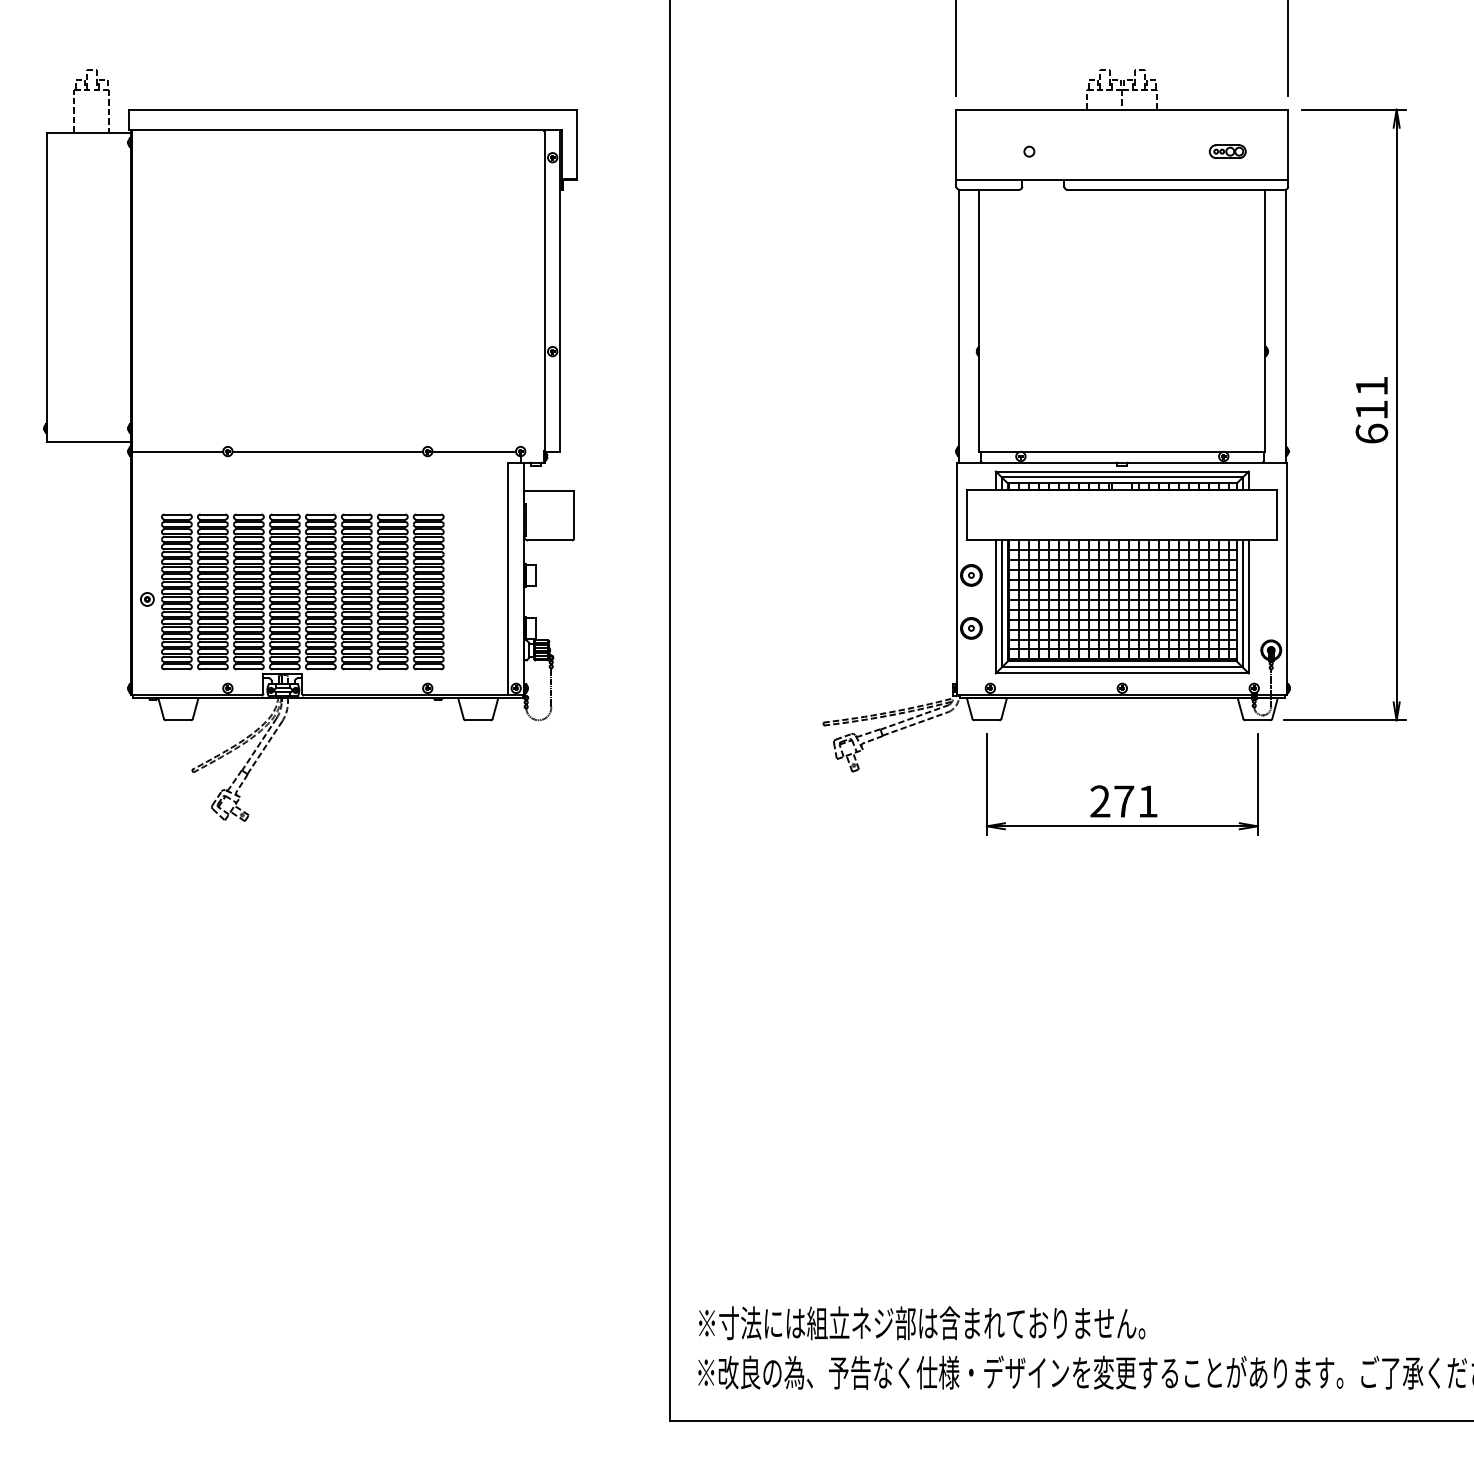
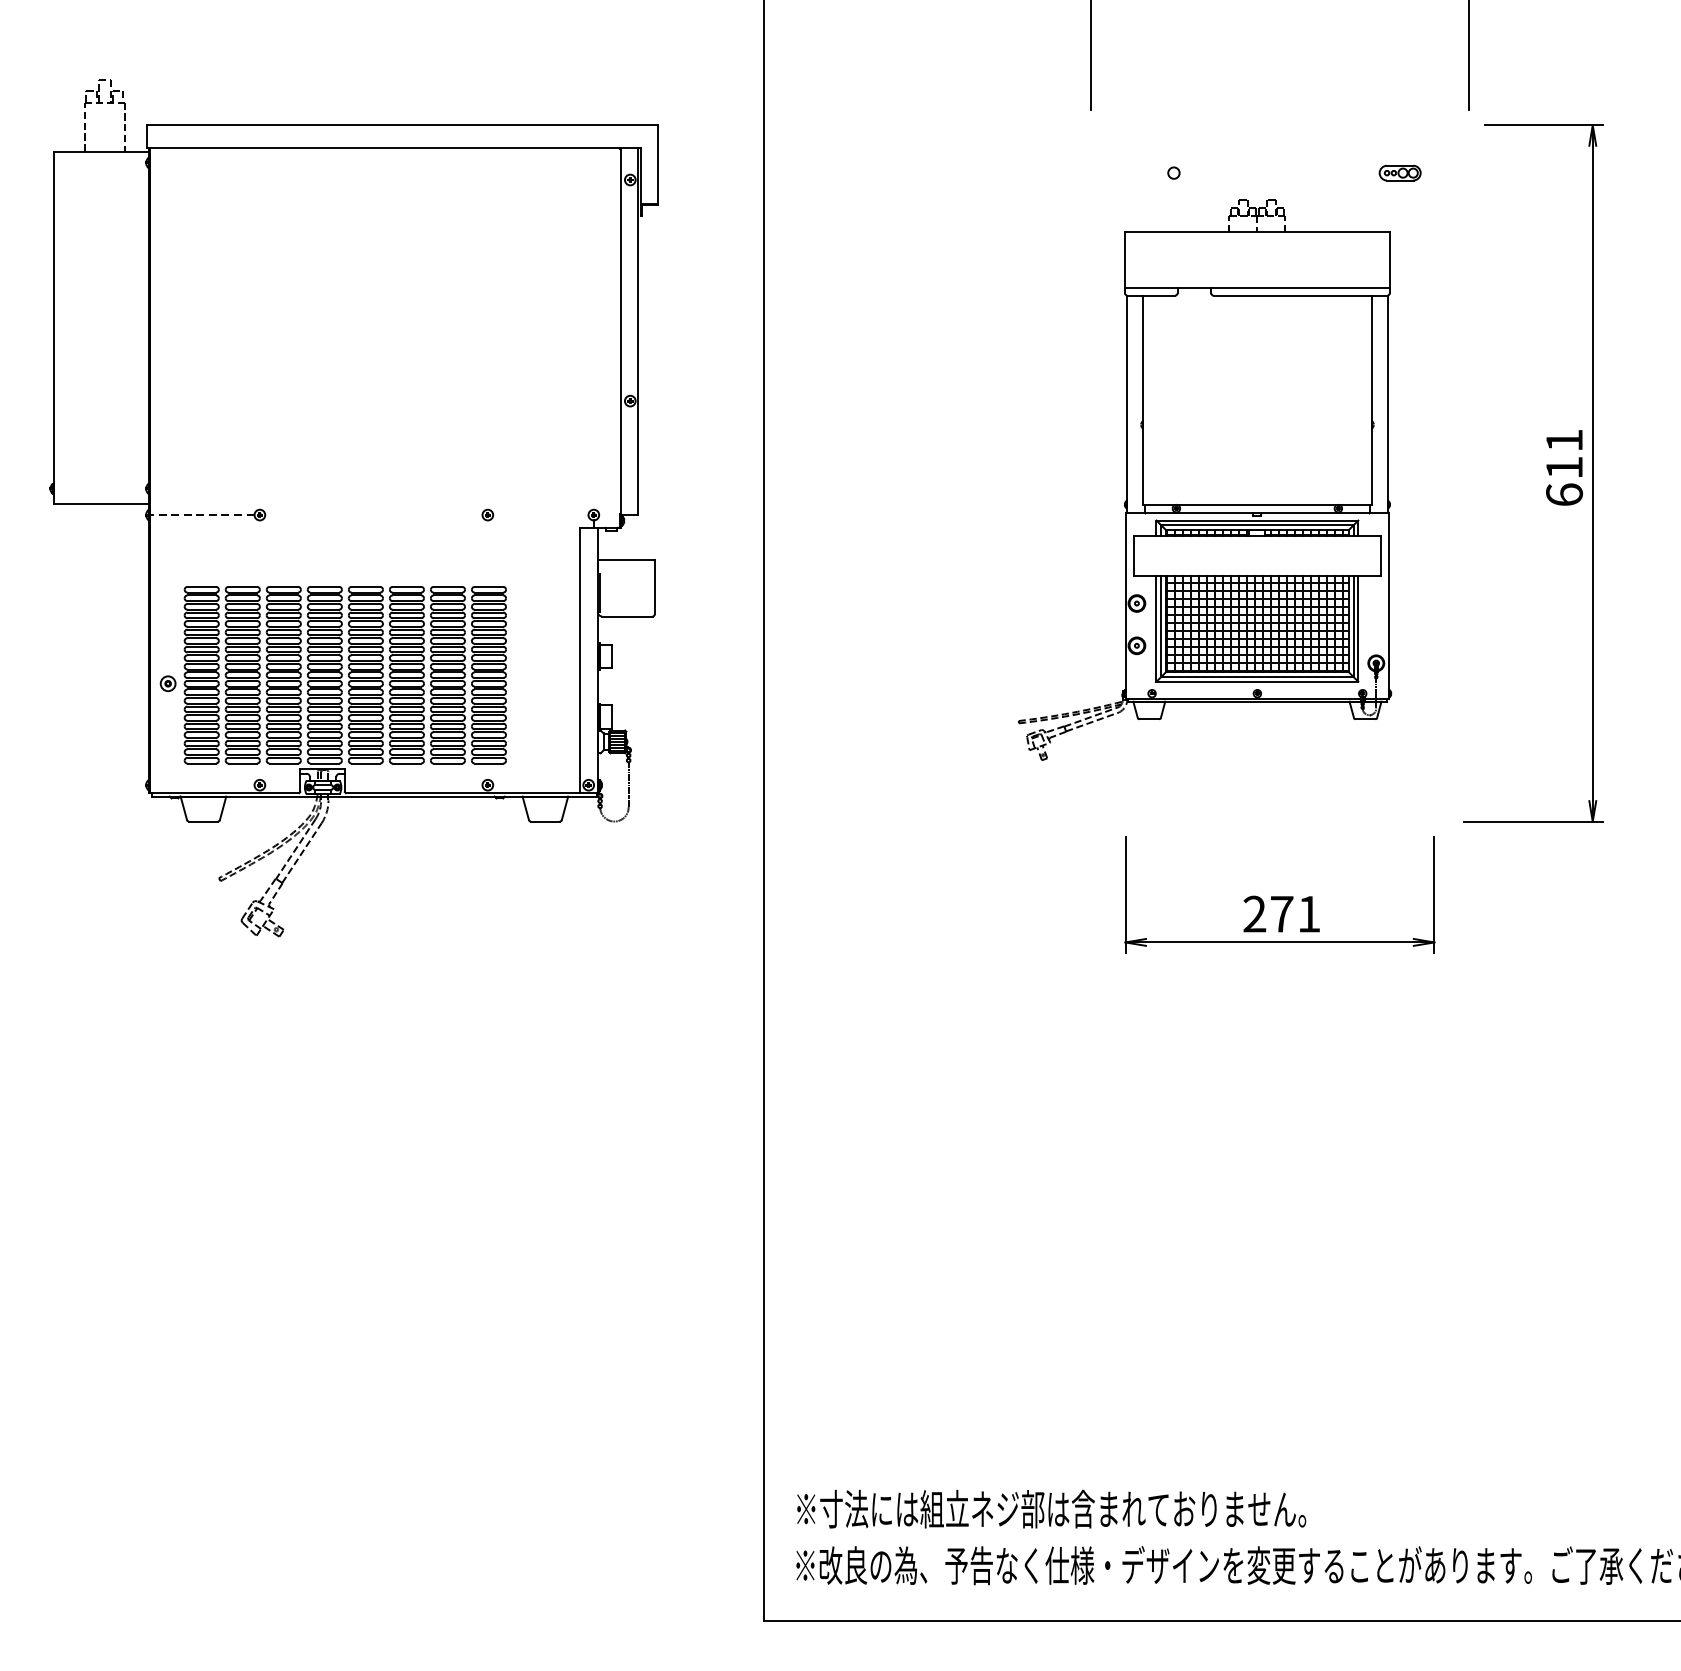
part: (1056, 420) -> (1204, 479), size x0.7
line: (177, 451) -> (202, 515), solid -> dashed
line: (327, 451) -> (373, 515), removed
line: (474, 451) -> (541, 515), removed

